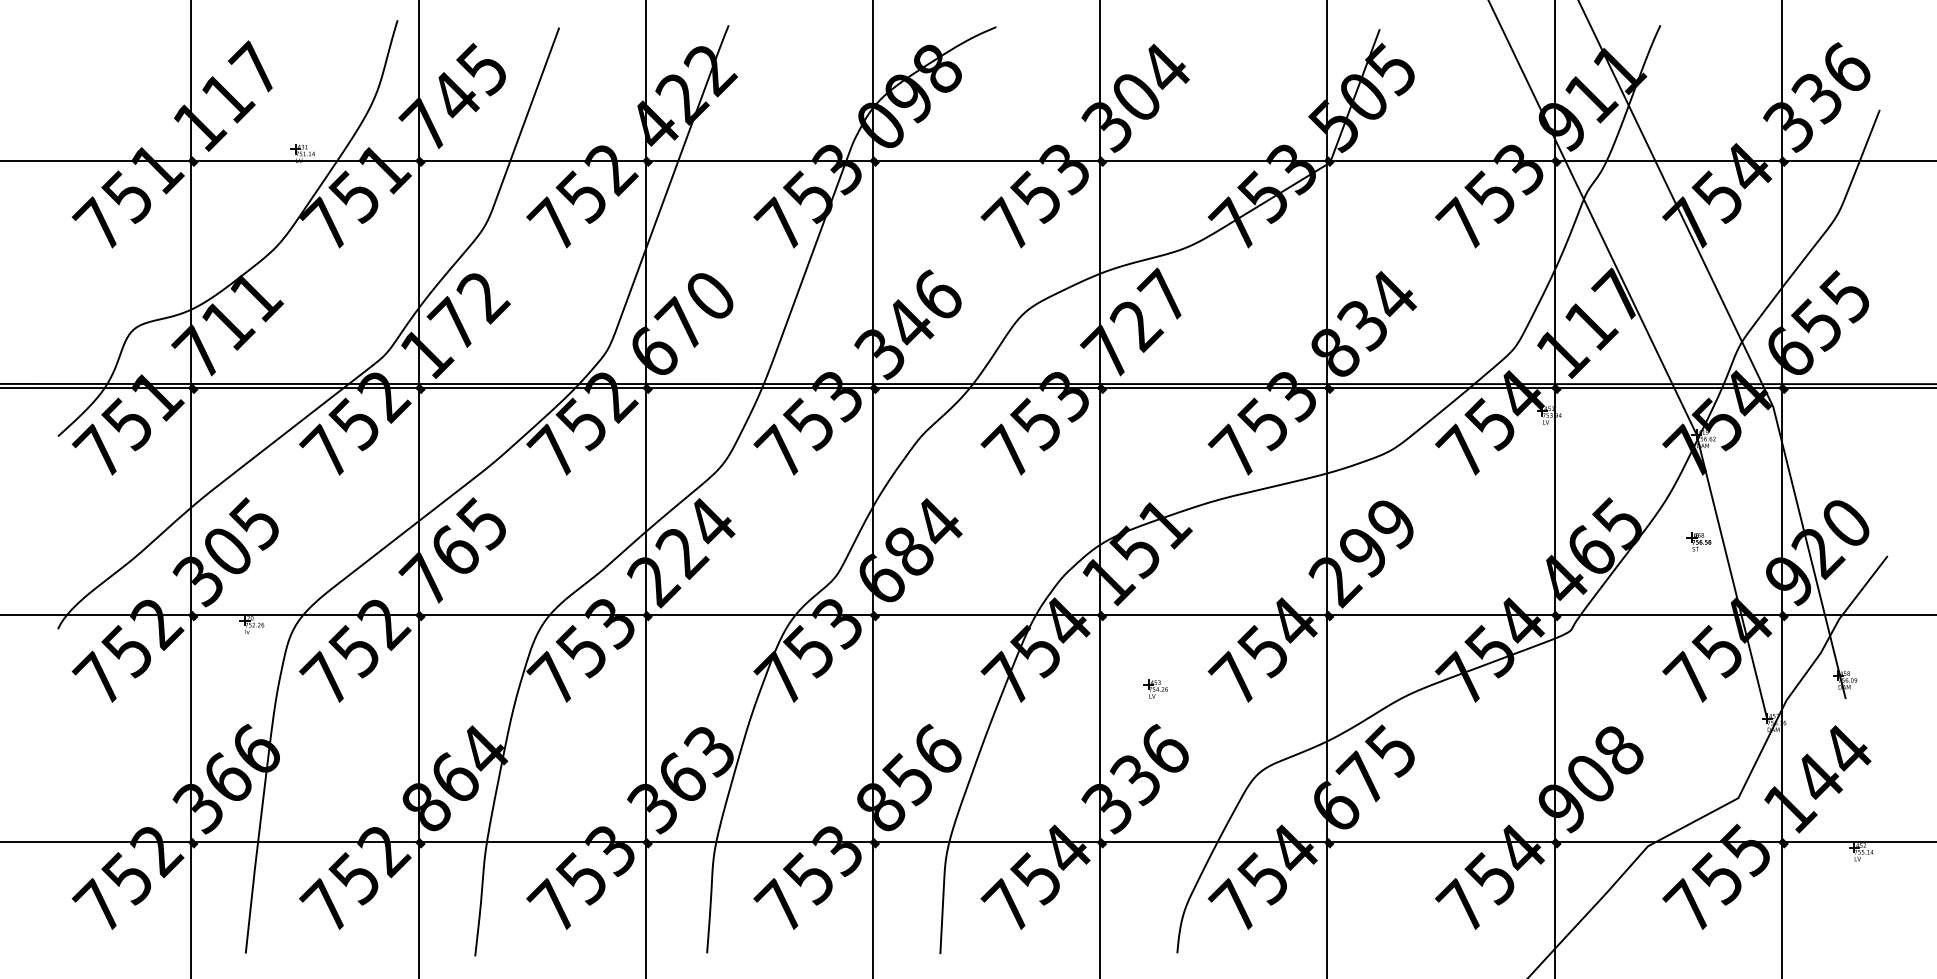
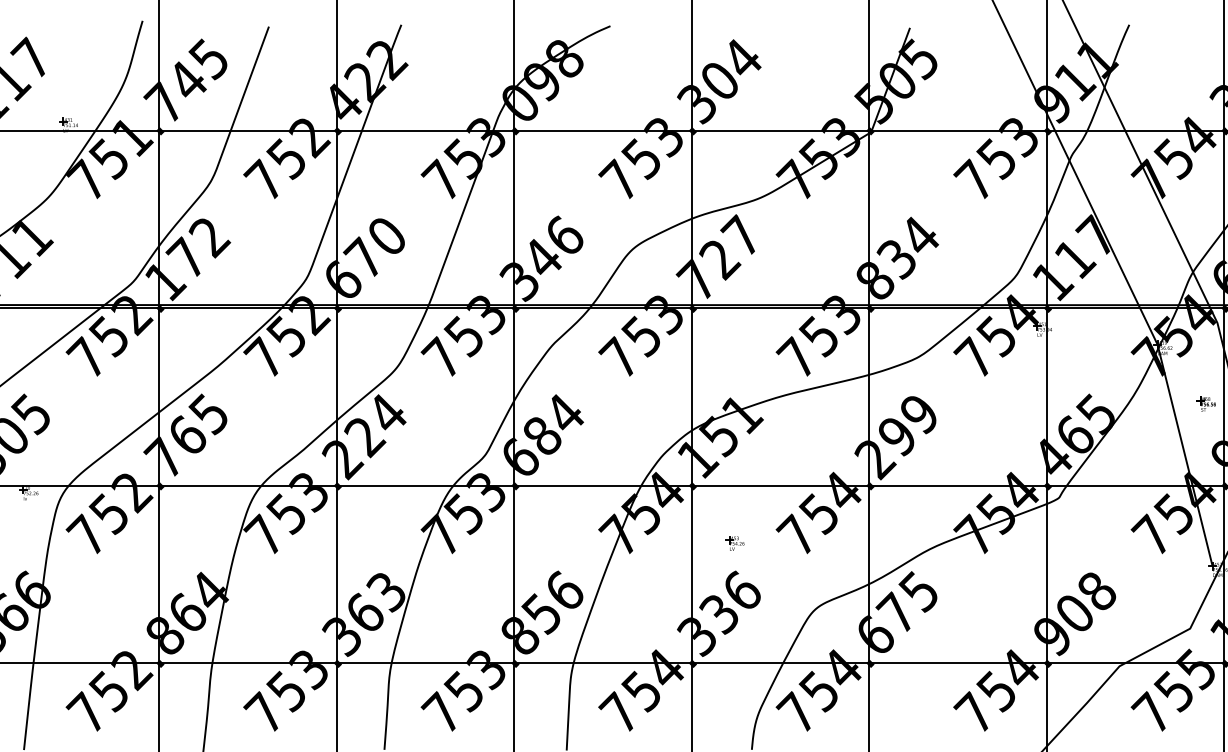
part: (1698, 541) -> (1205, 403), moved

